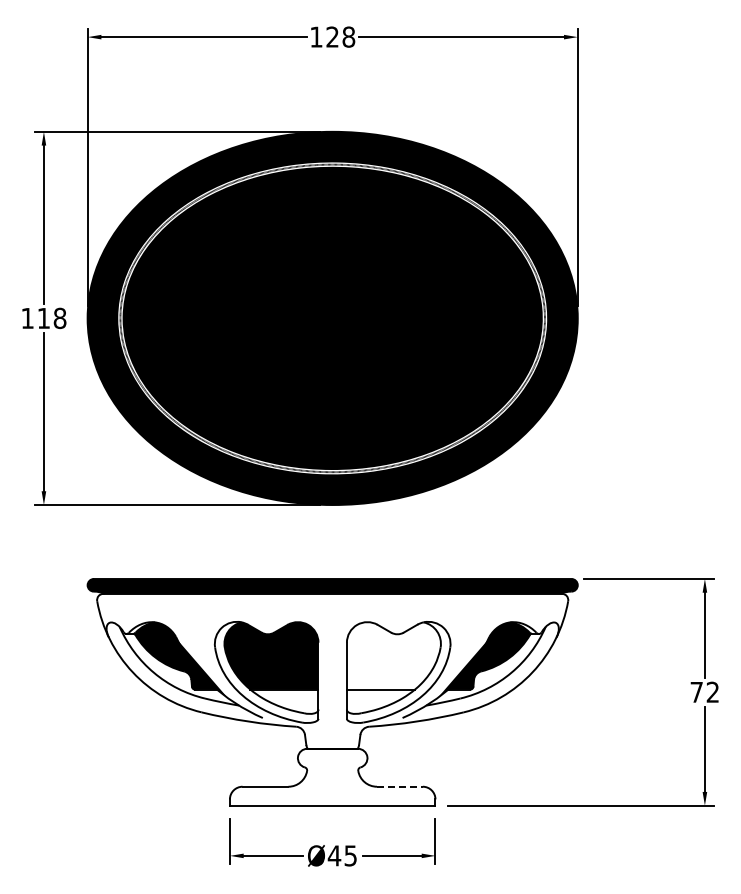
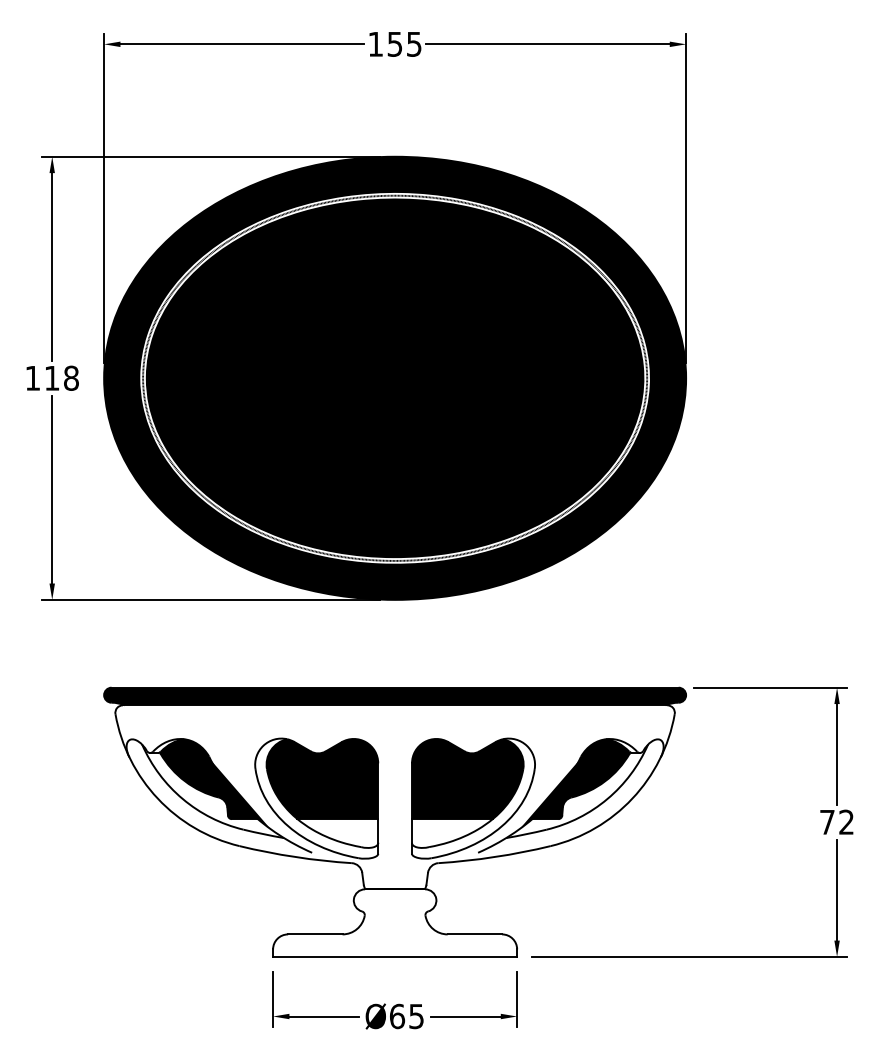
text: (340, 36) -> (404, 43), 128 -> 155
fill: (393, 655) -> (467, 778), added
line: (399, 786) -> (474, 934), dashed -> solid
text: (334, 855) -> (397, 1016), Ø45 -> Ø65

